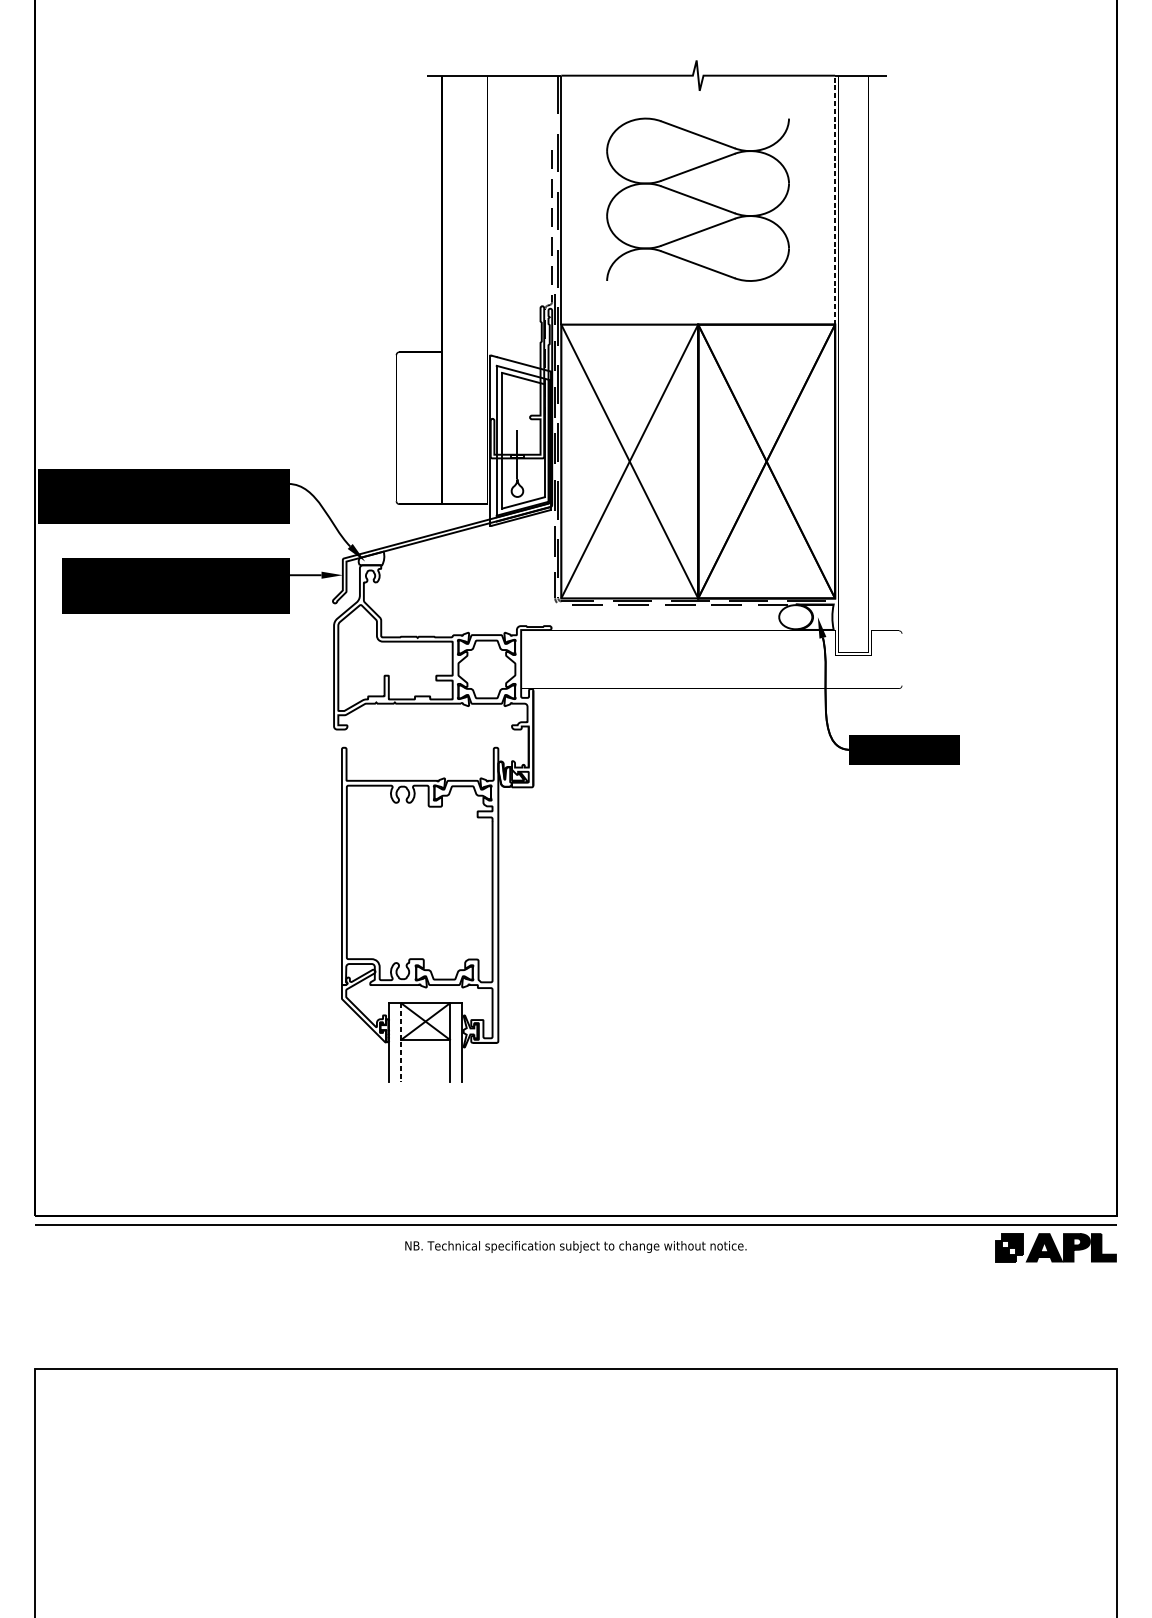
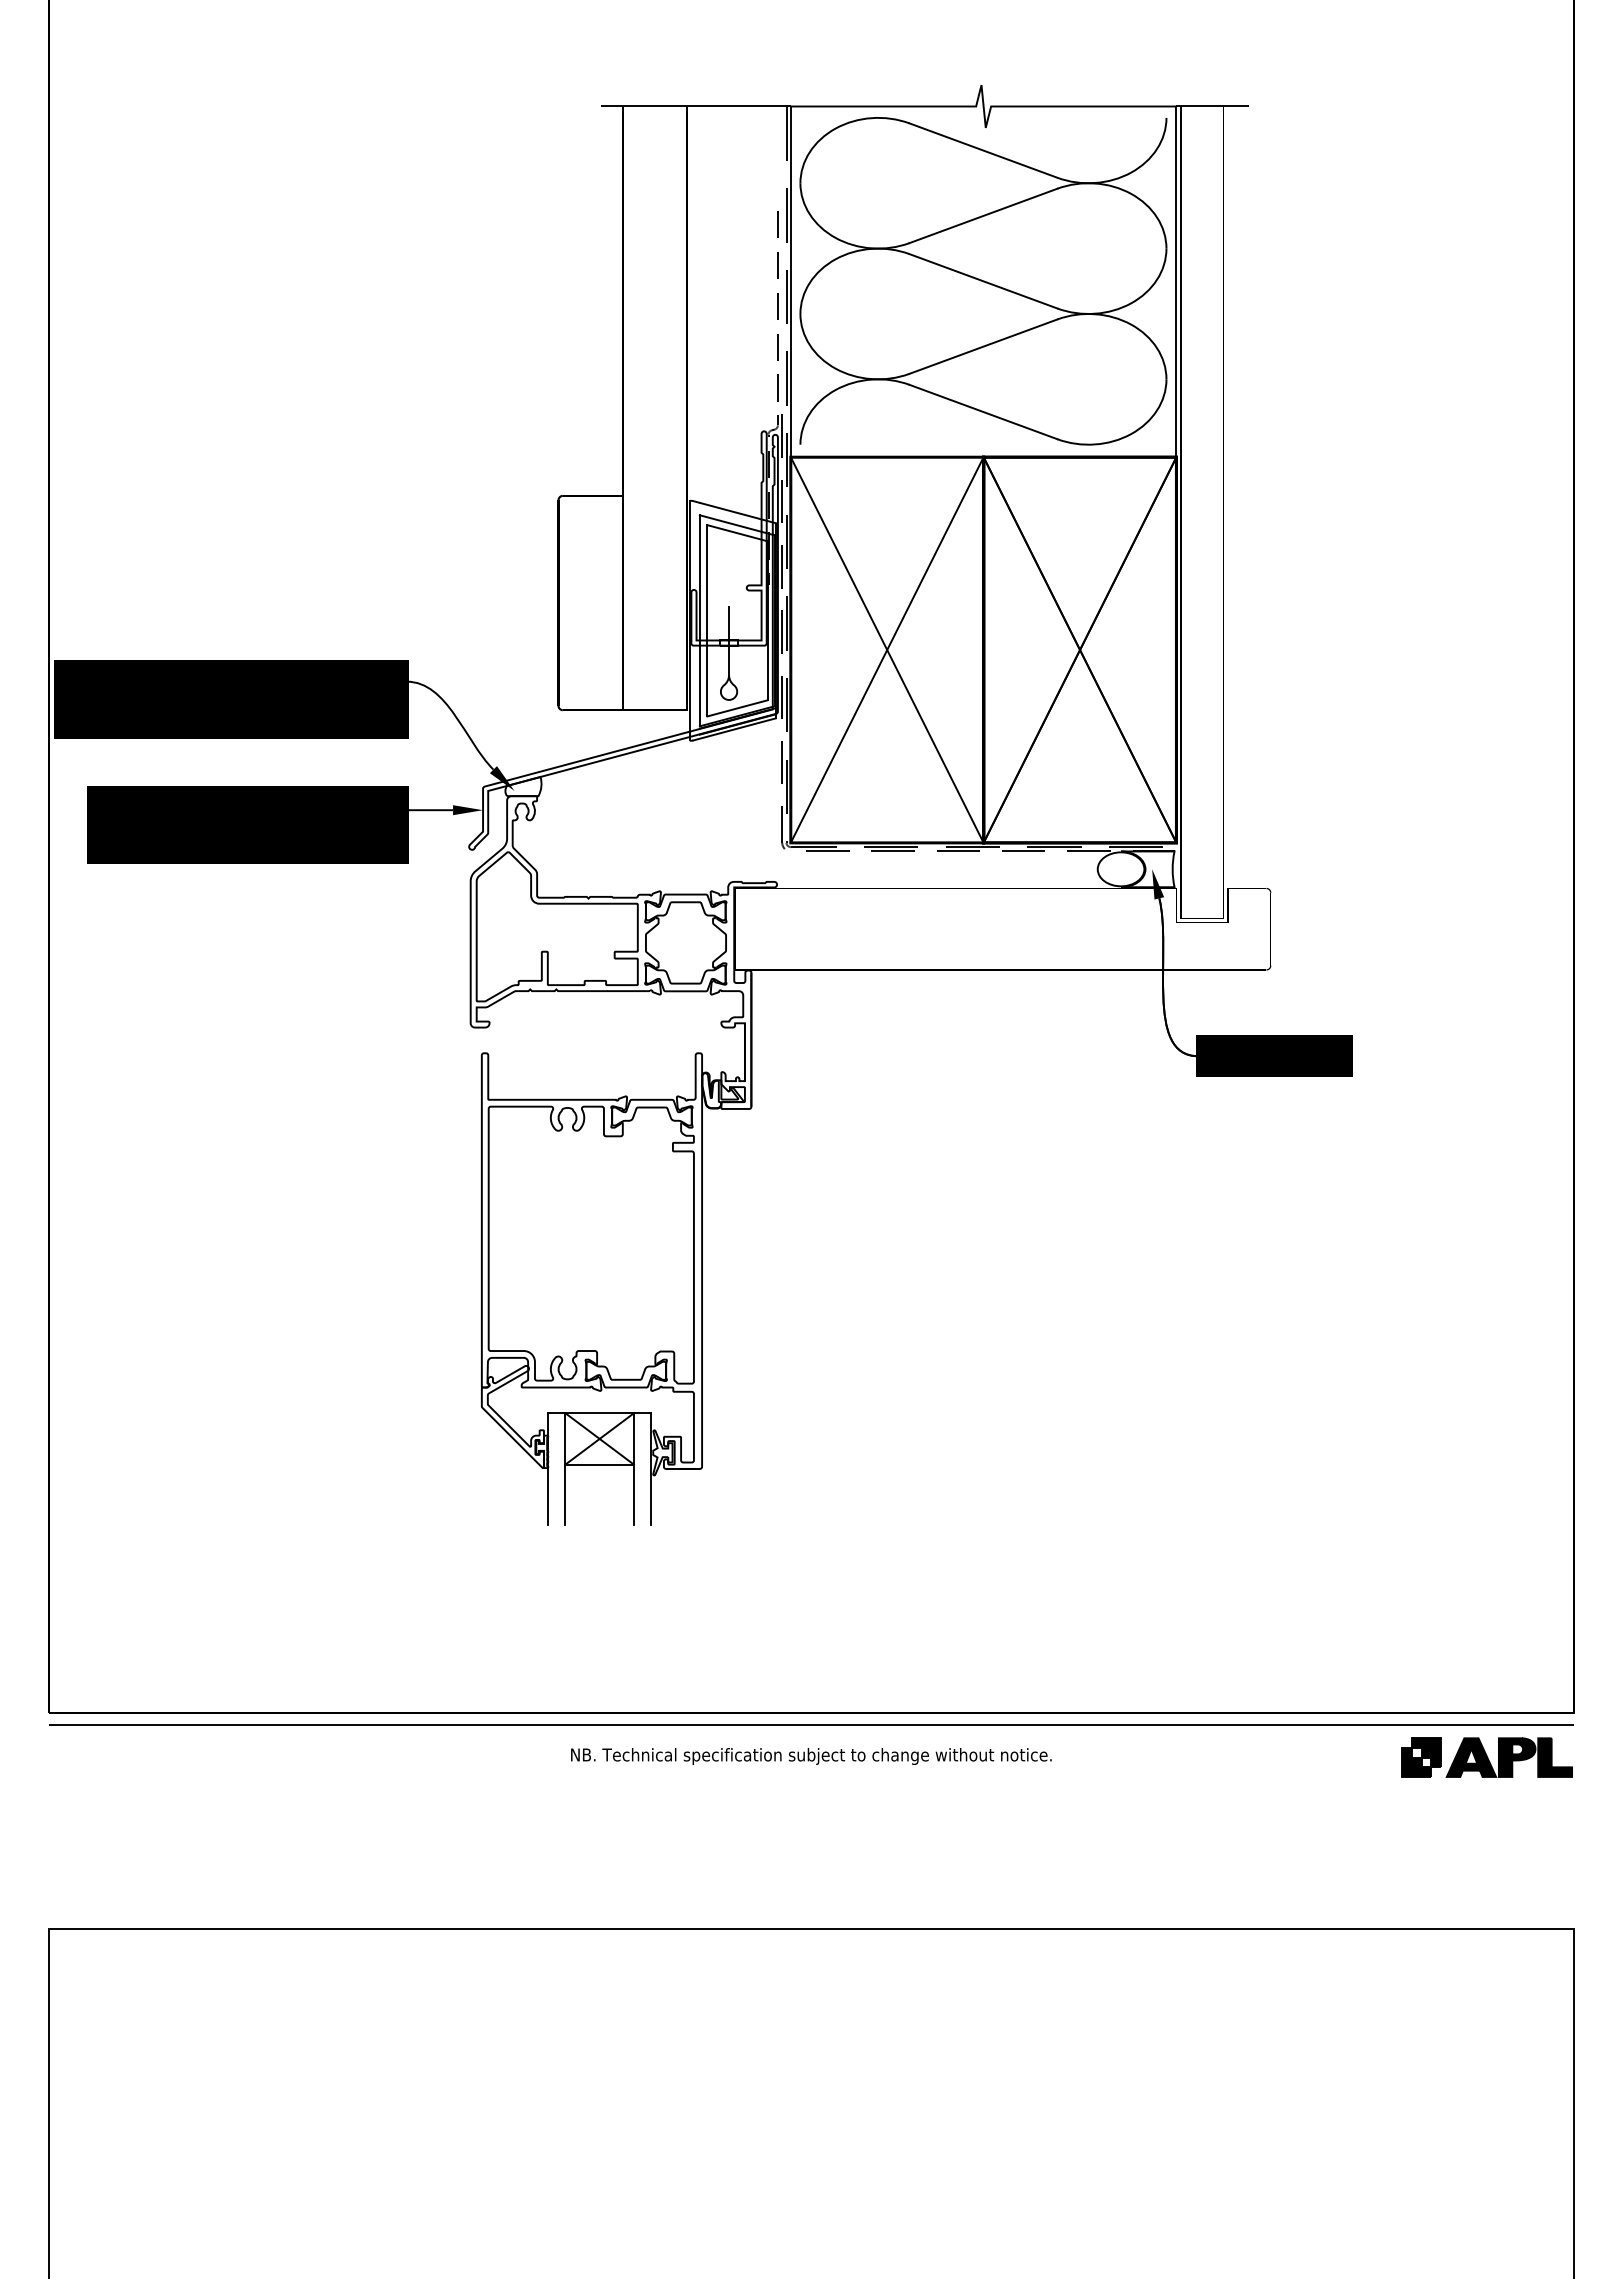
part: (698, 199) -> (983, 281), size x1.43
line: (835, 199) -> (1176, 281), dashed -> solid
line: (401, 1042) -> (565, 1468), dashed -> solid

